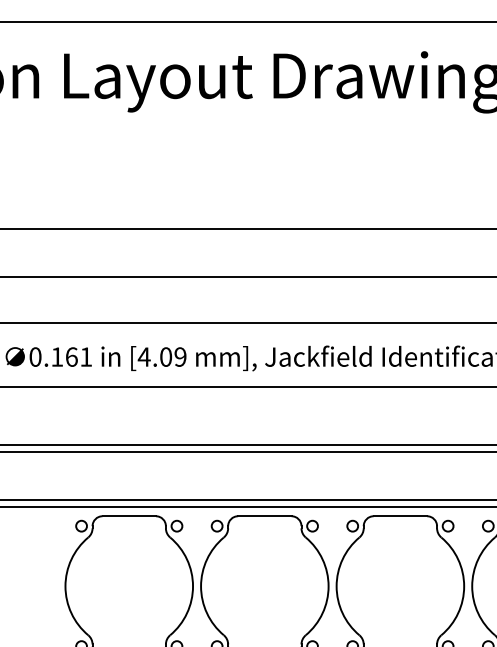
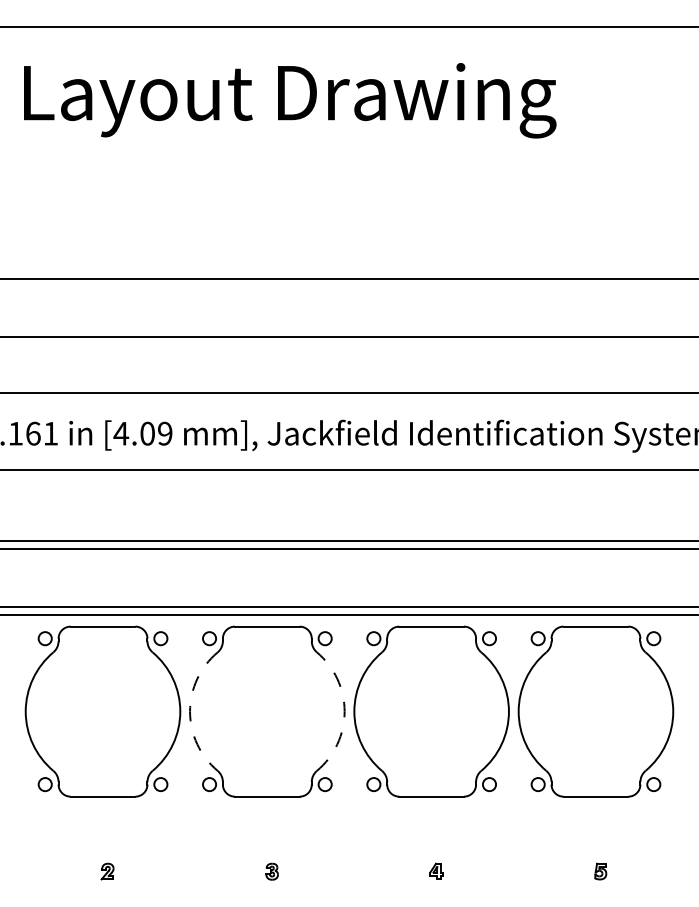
arc: (201, 586) -> (190, 711), solid -> dashed
arc: (328, 586) -> (344, 711), solid -> dashed

